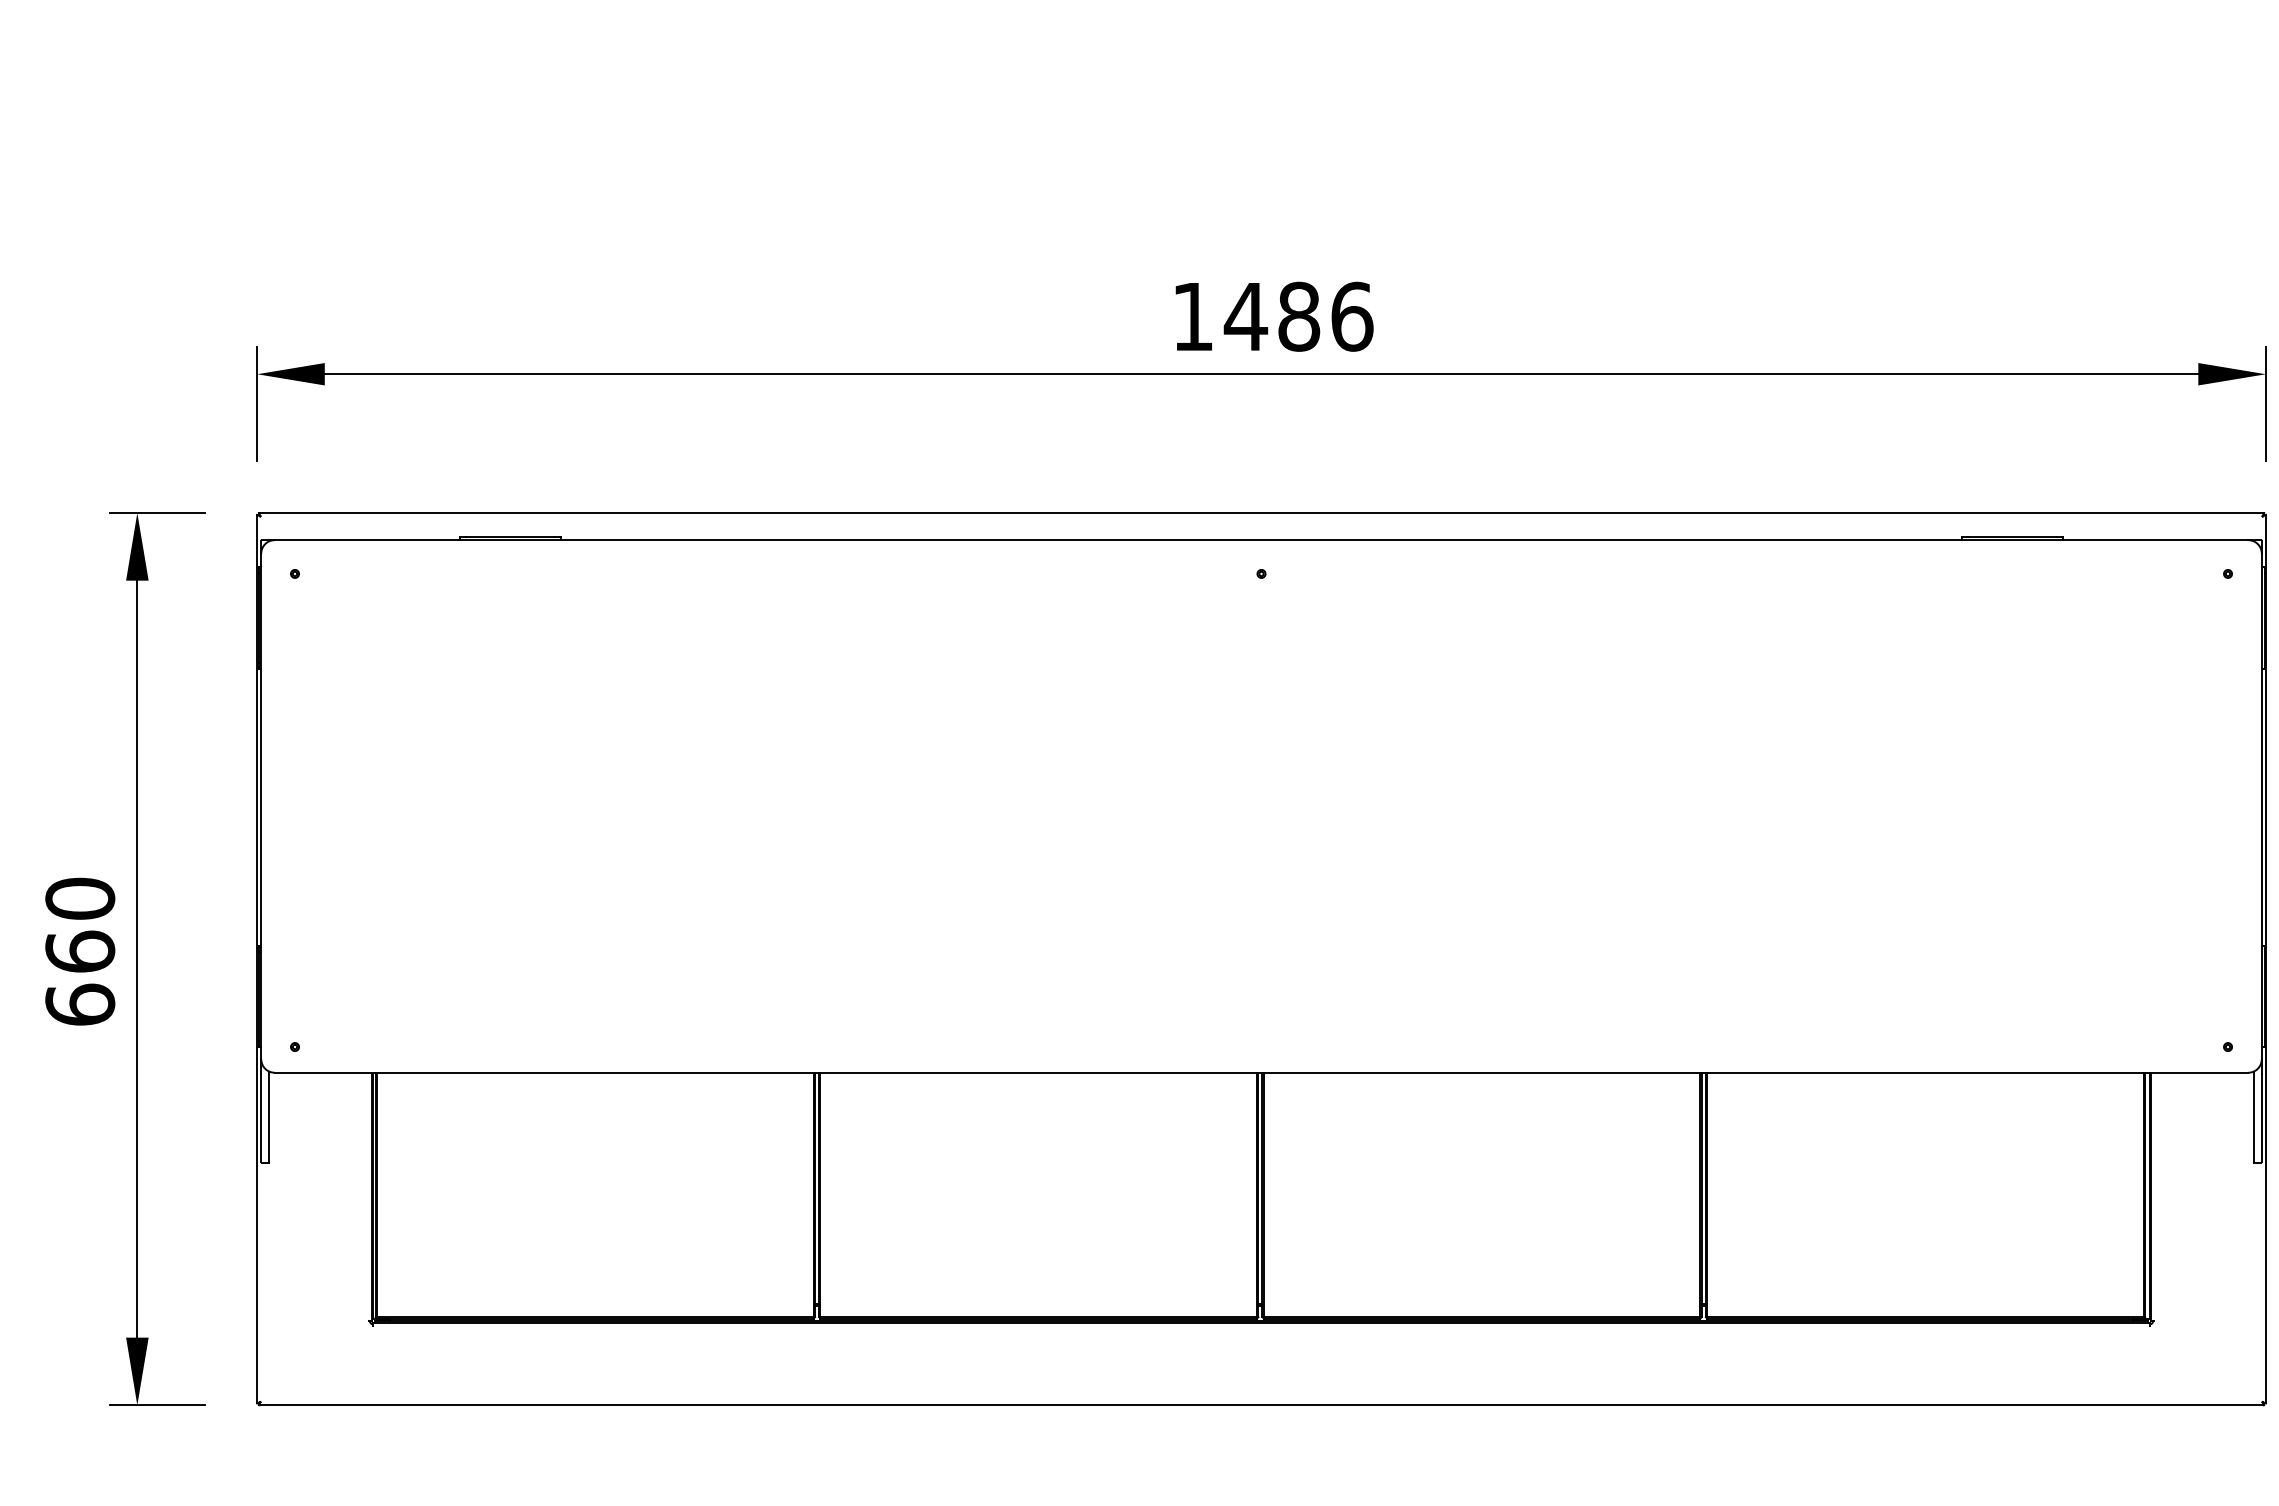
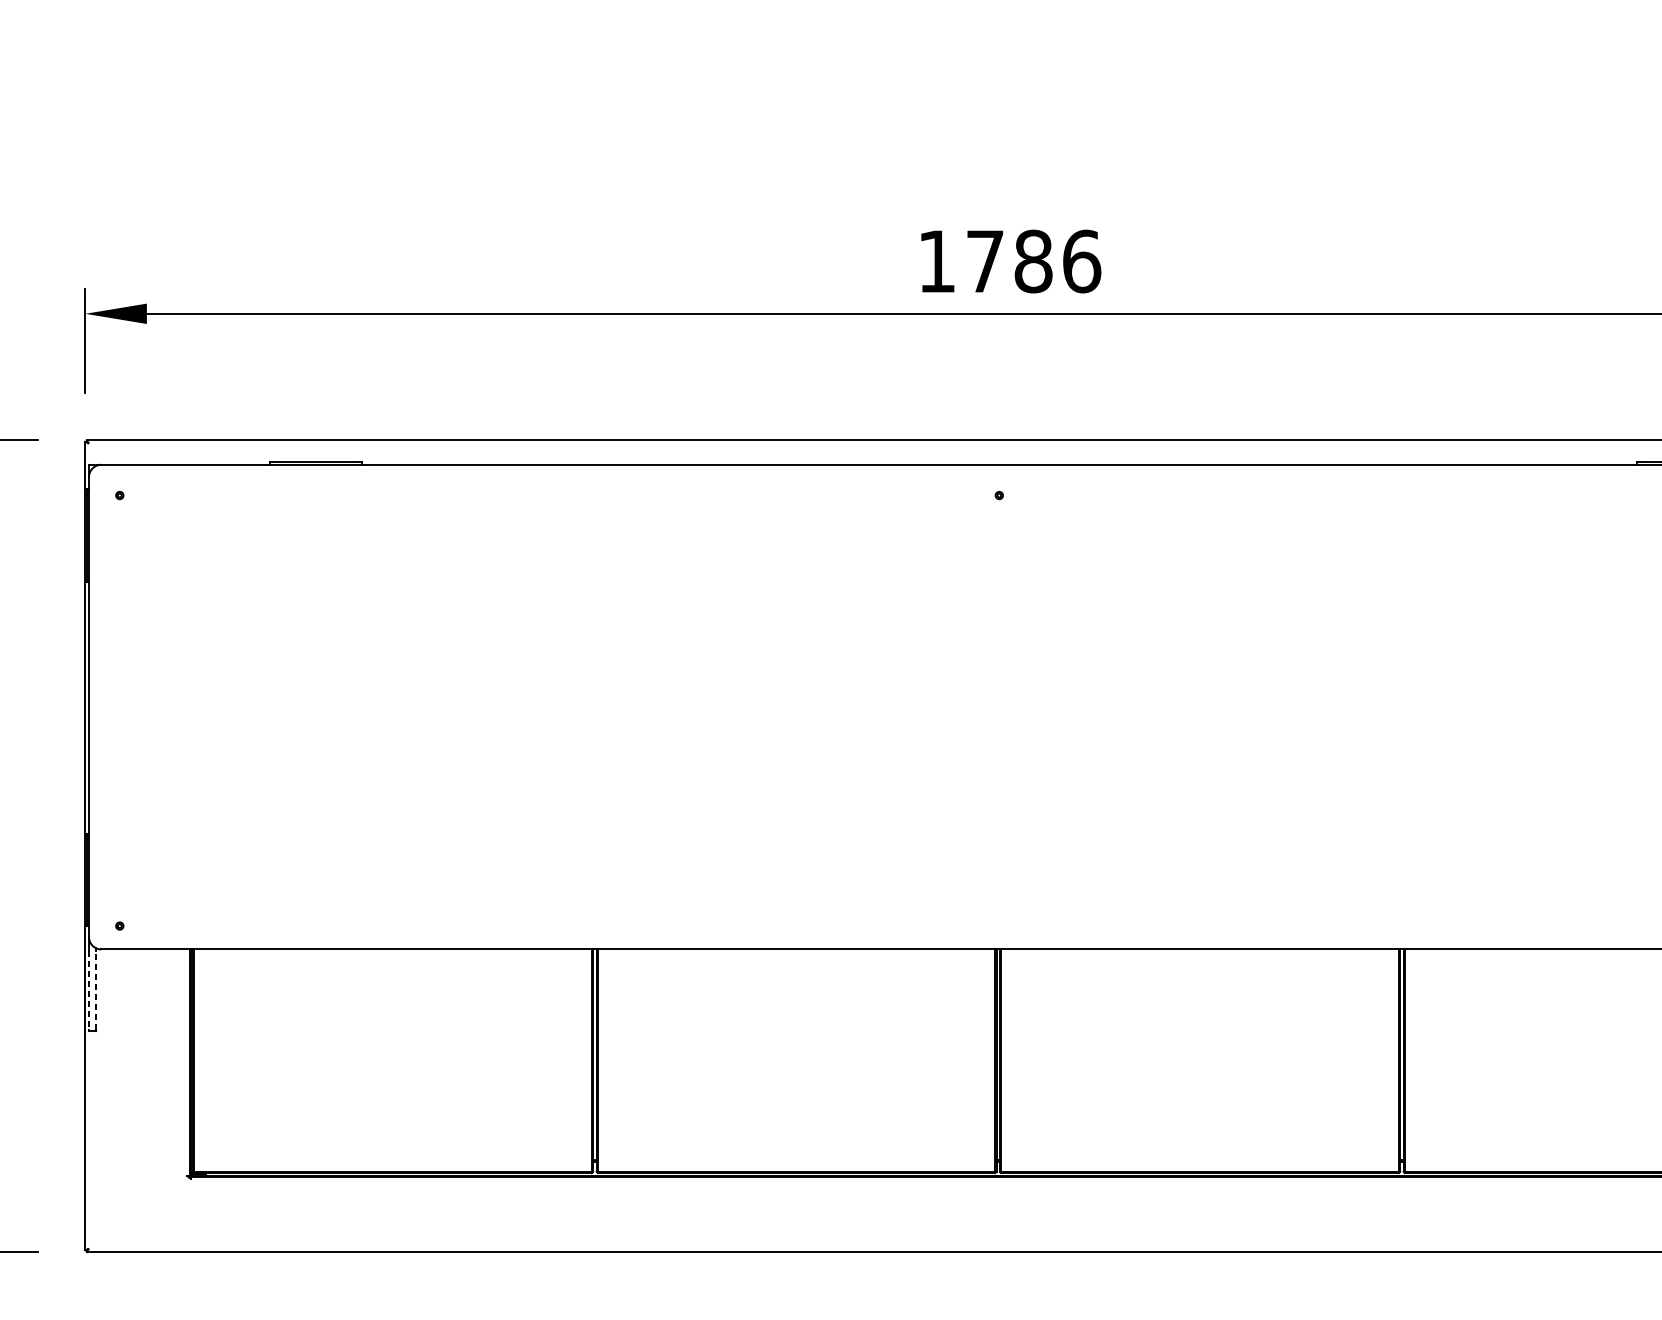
text: (1245, 316) -> (984, 261), 1486 -> 1786
line: (261, 1117) -> (89, 990), solid -> dashed
line: (269, 1117) -> (96, 990), solid -> dashed

